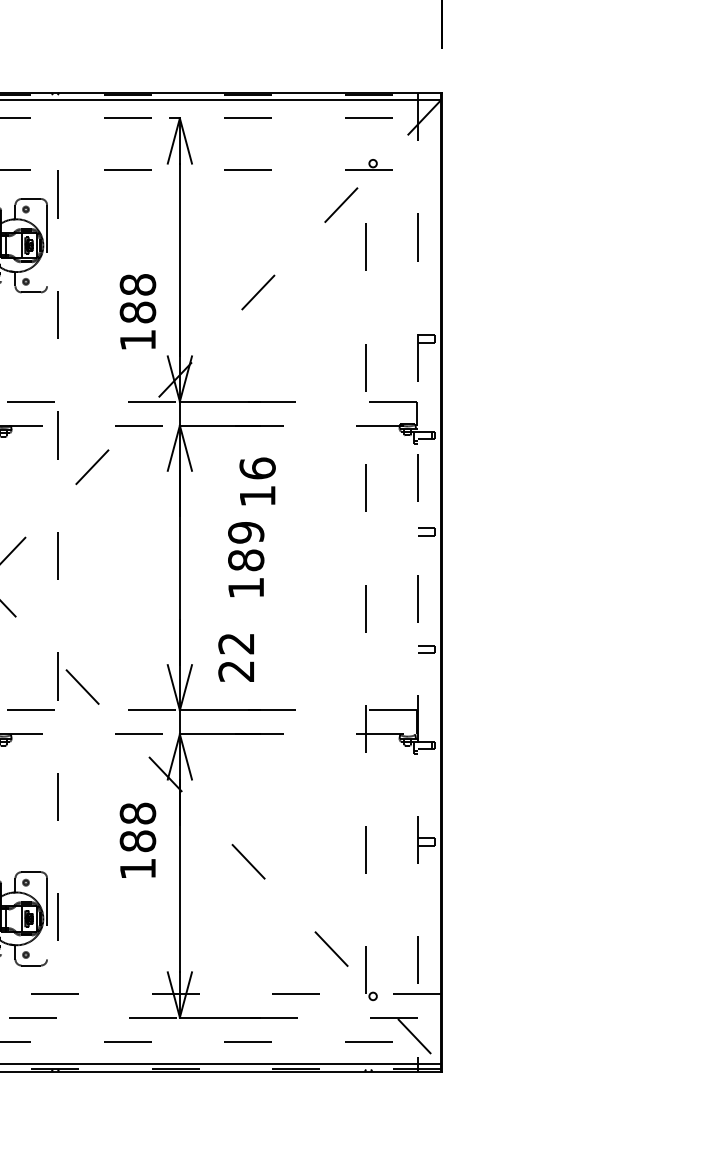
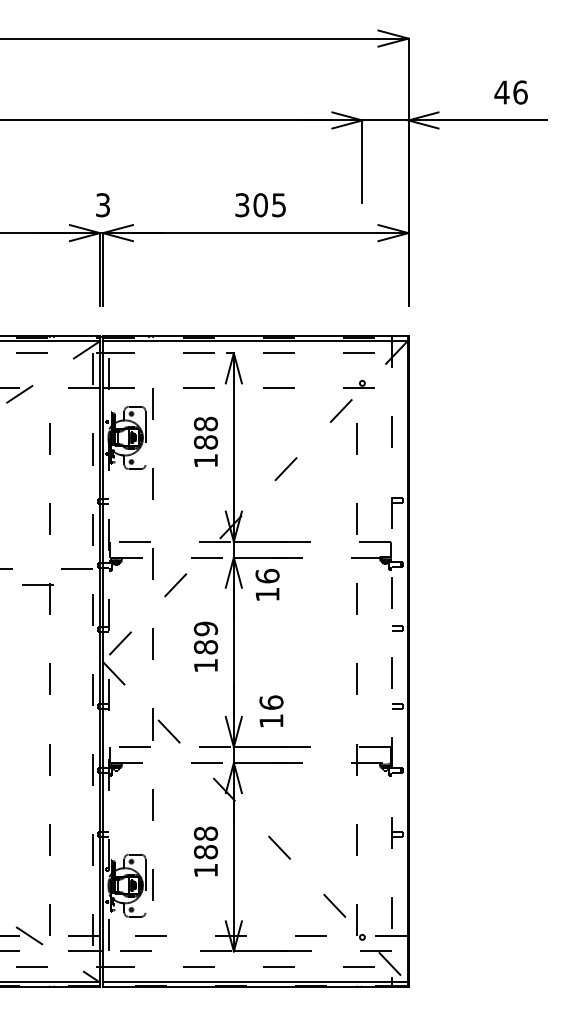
text: (137, 311) -> (205, 441), moved
text: (257, 480) -> (267, 584), moved
text: (245, 559) -> (205, 646), moved
text: (236, 656) -> (271, 711), 22 -> 16
text: (137, 840) -> (205, 851), moved

